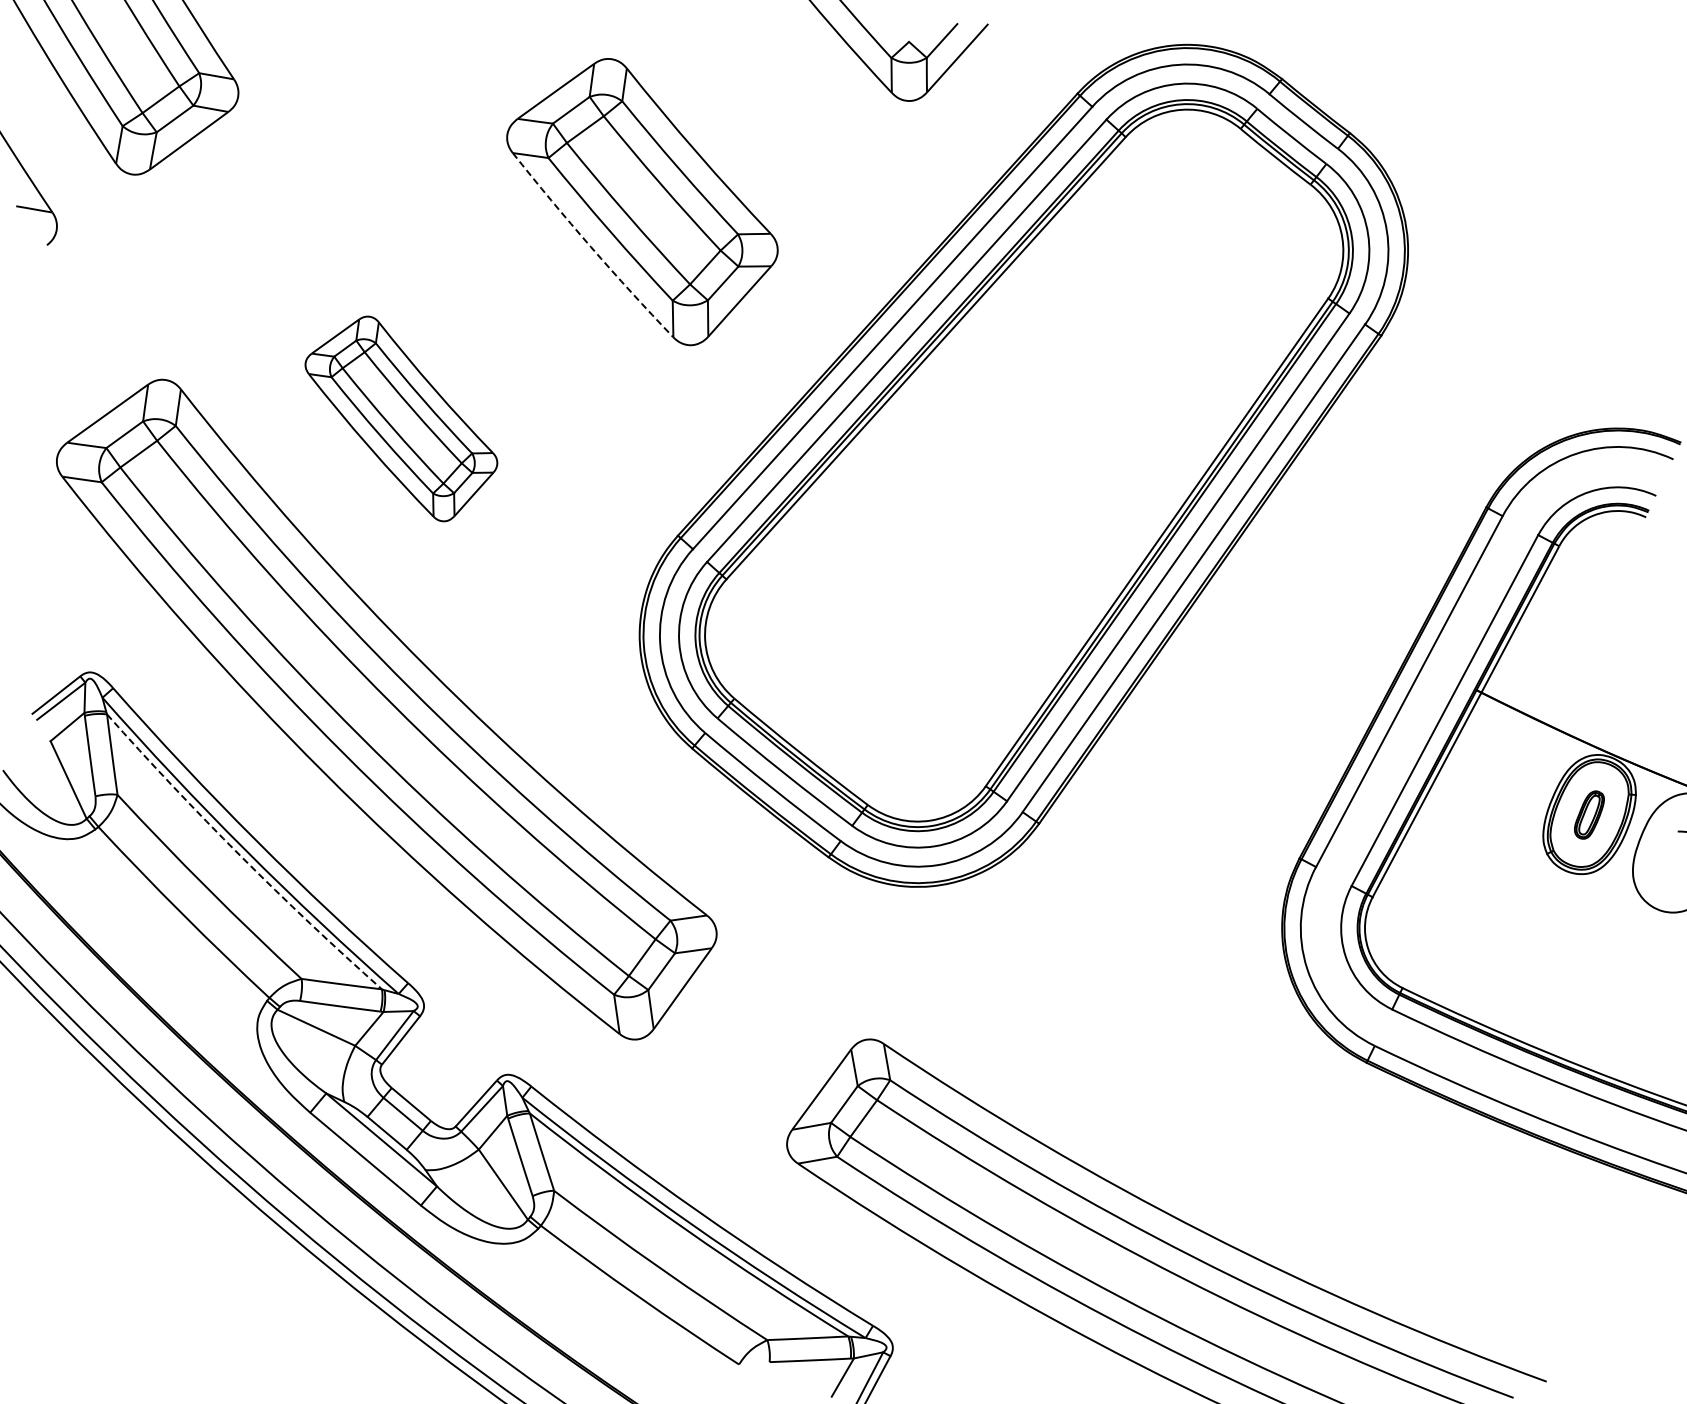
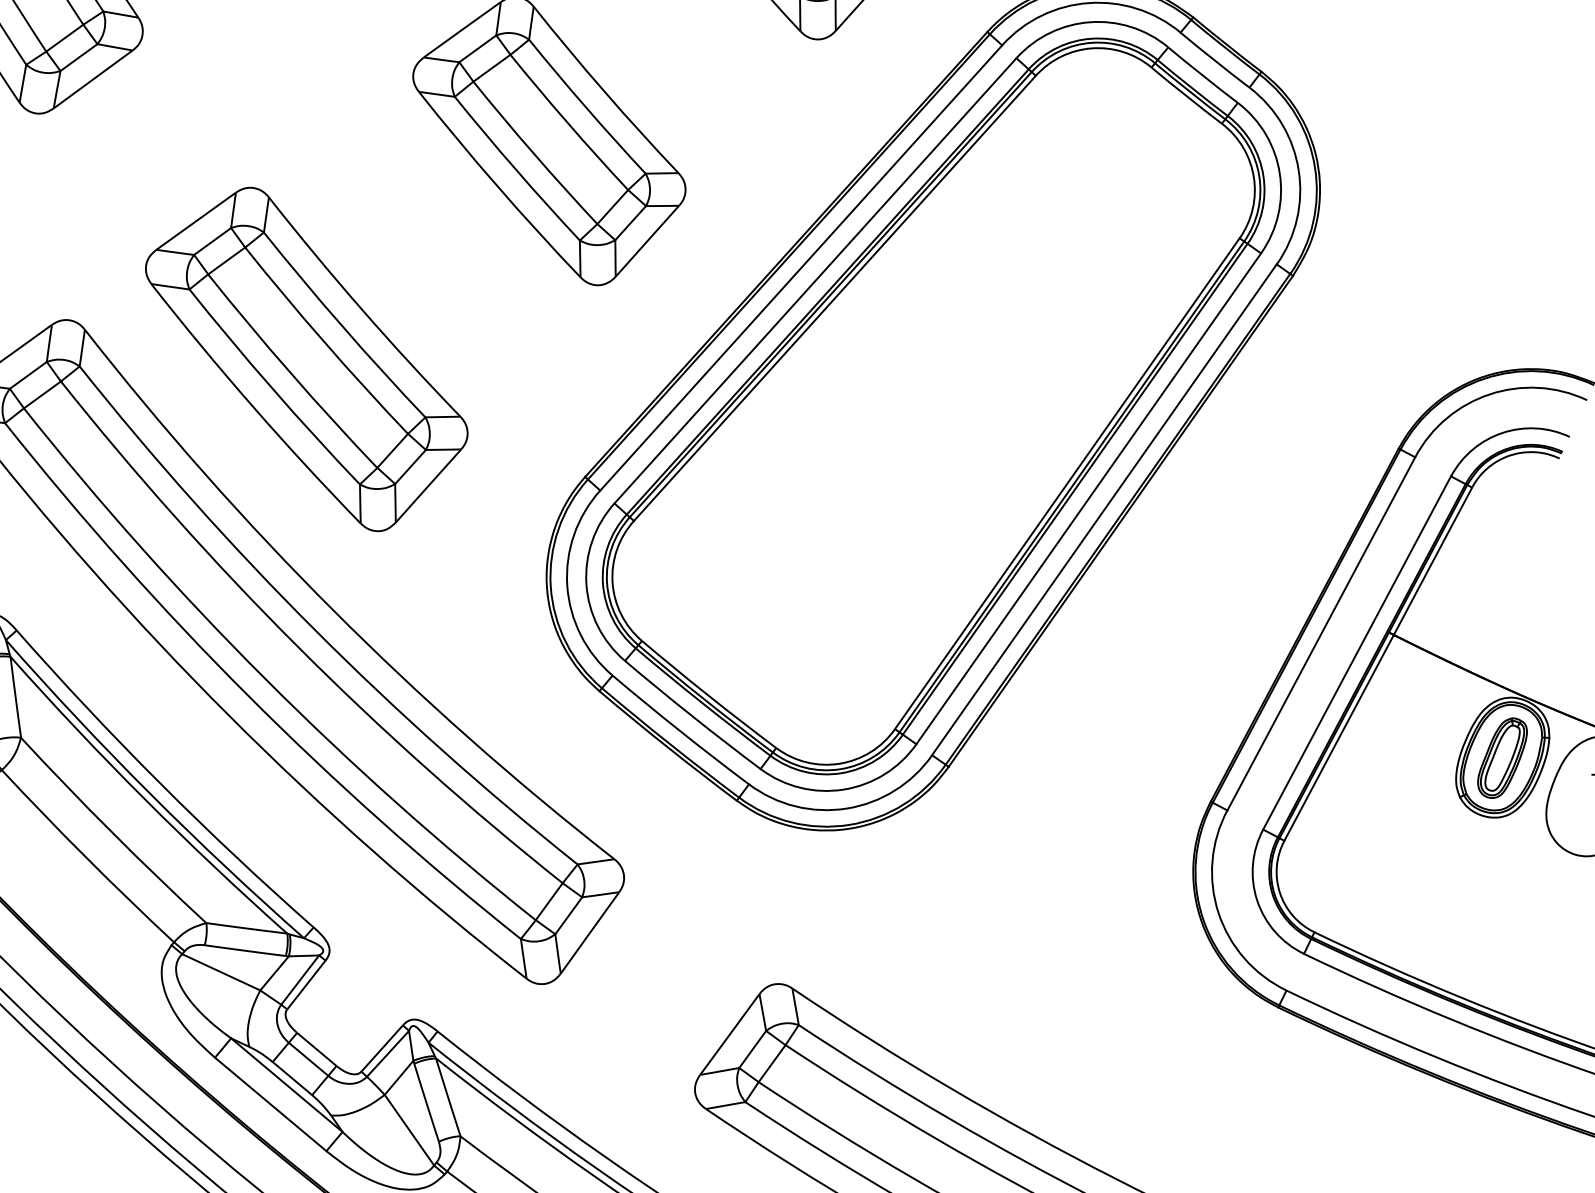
arc: (590, 247) -> (497, 186), dashed -> solid
part: (401, 418) -> (306, 359), size x1.67
part: (1589, 814) -> (1502, 757), size x1.67
arc: (240, 855) -> (144, 798), dashed -> solid

